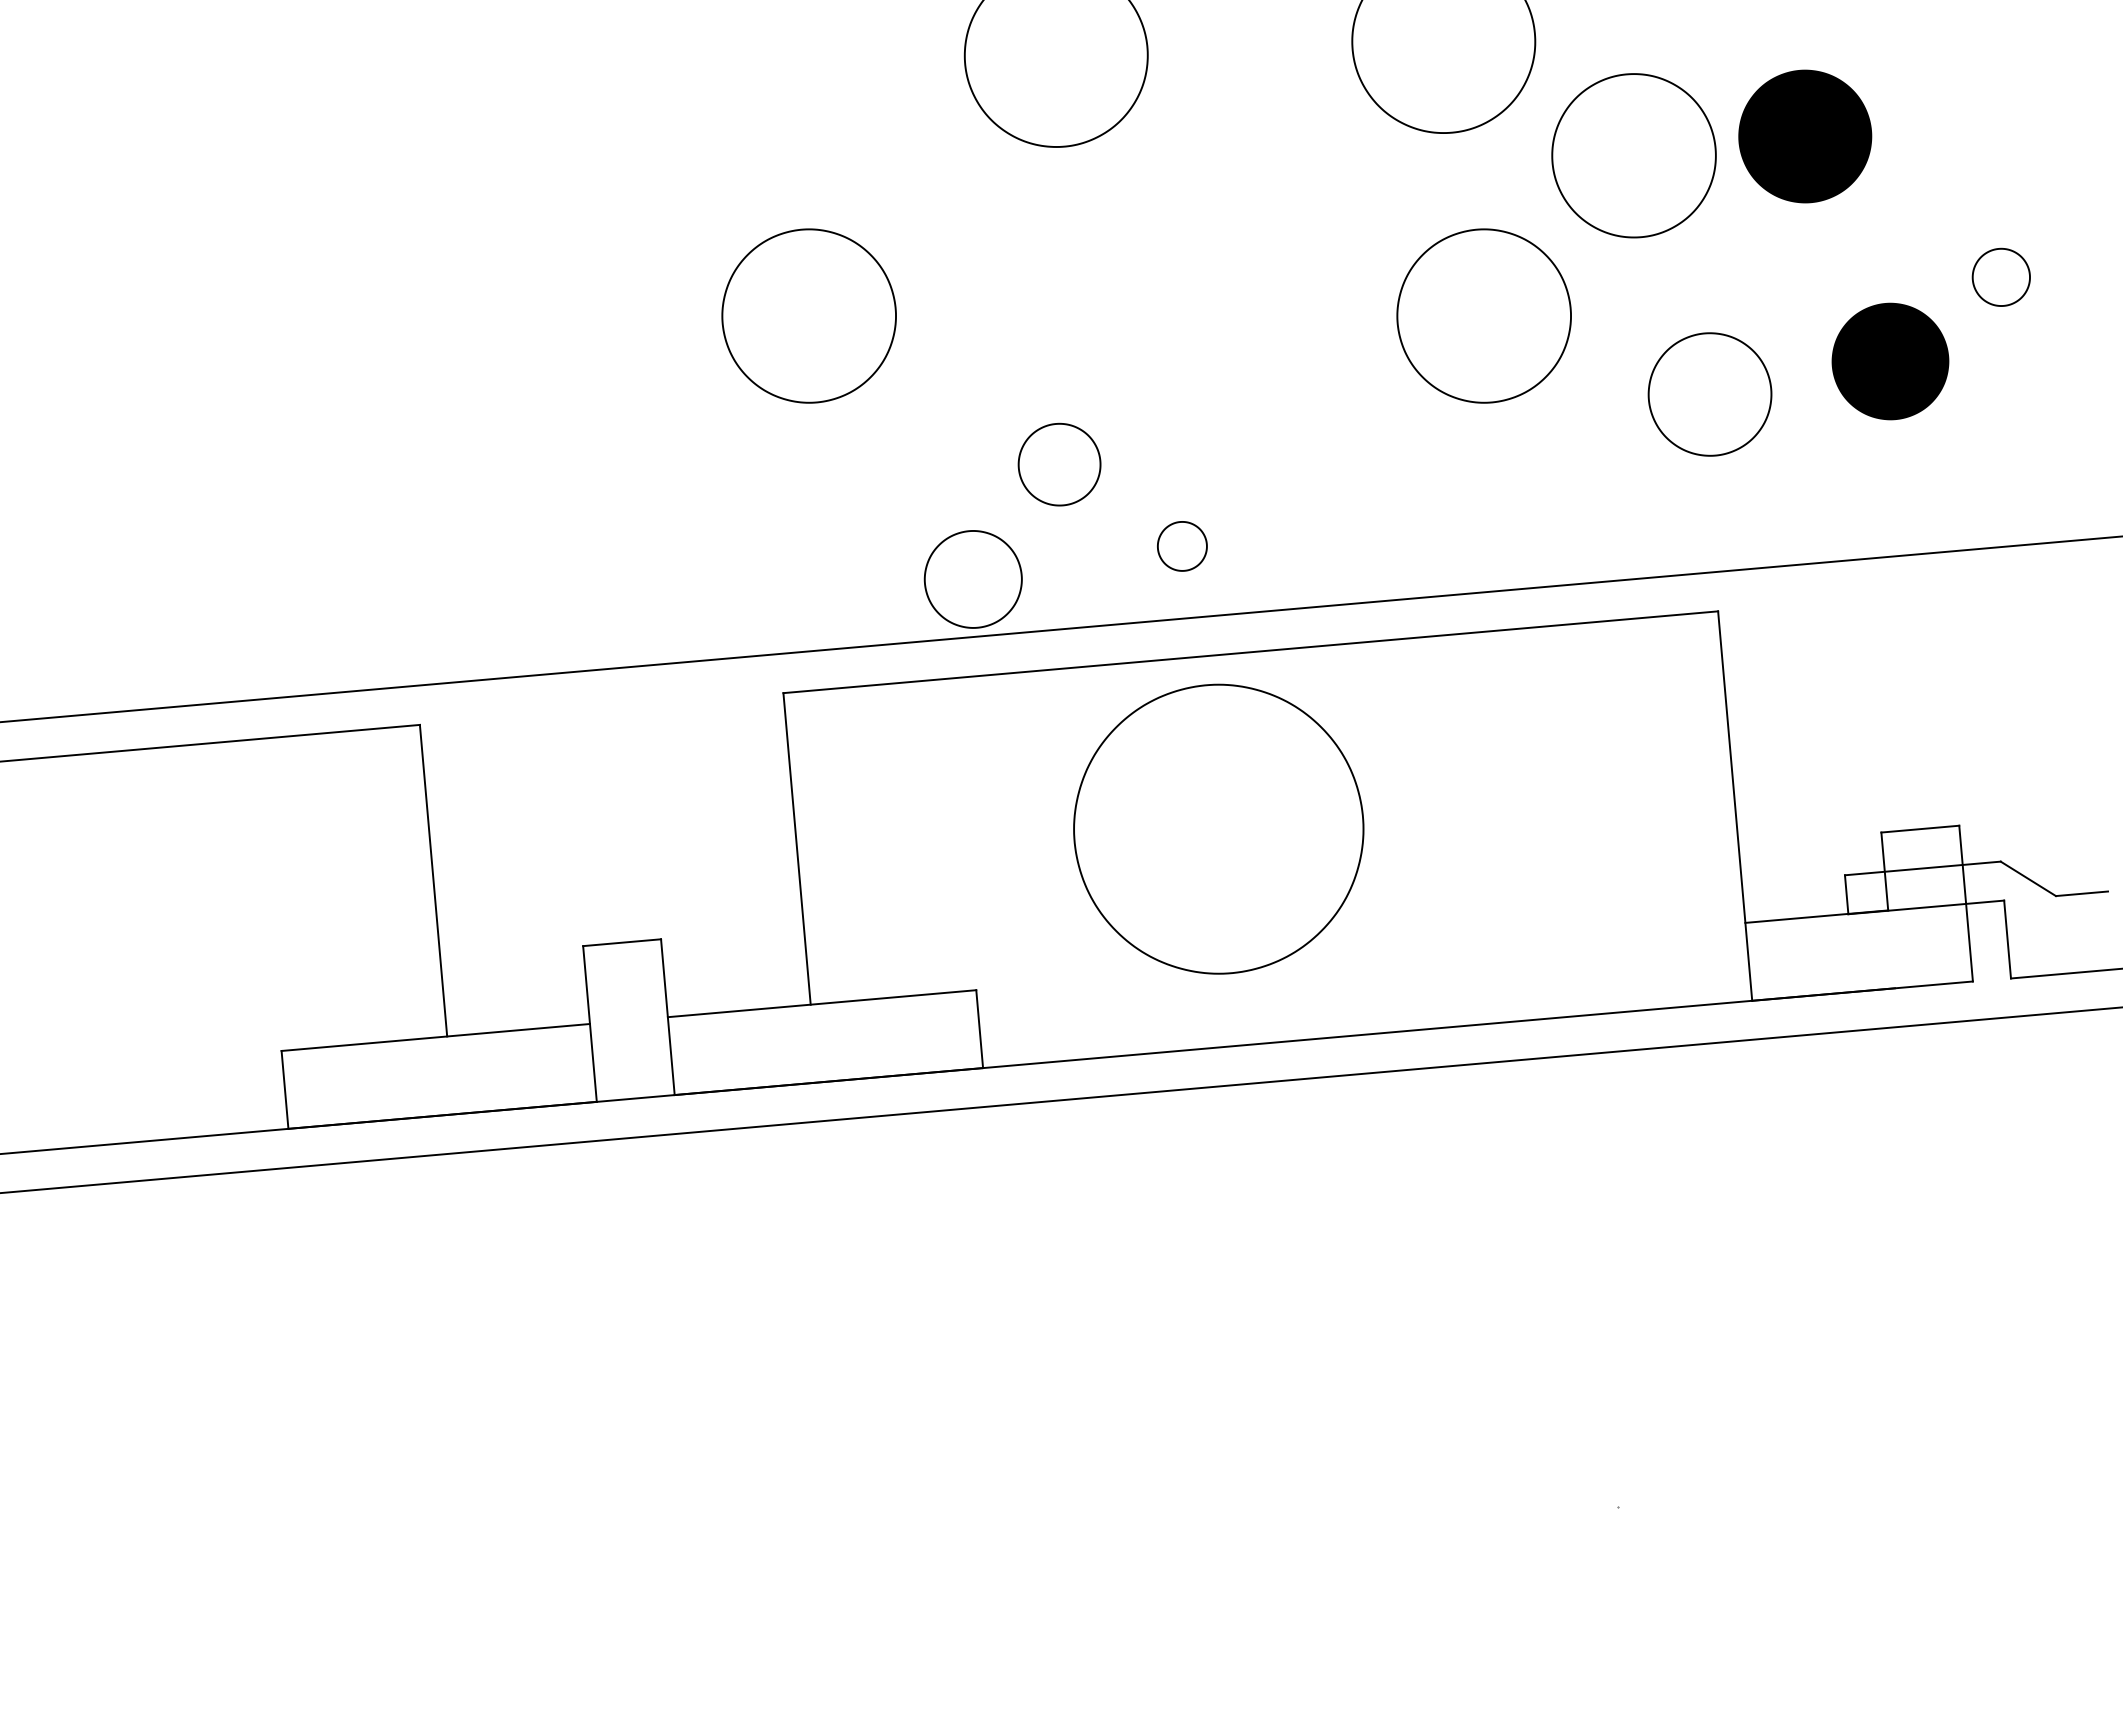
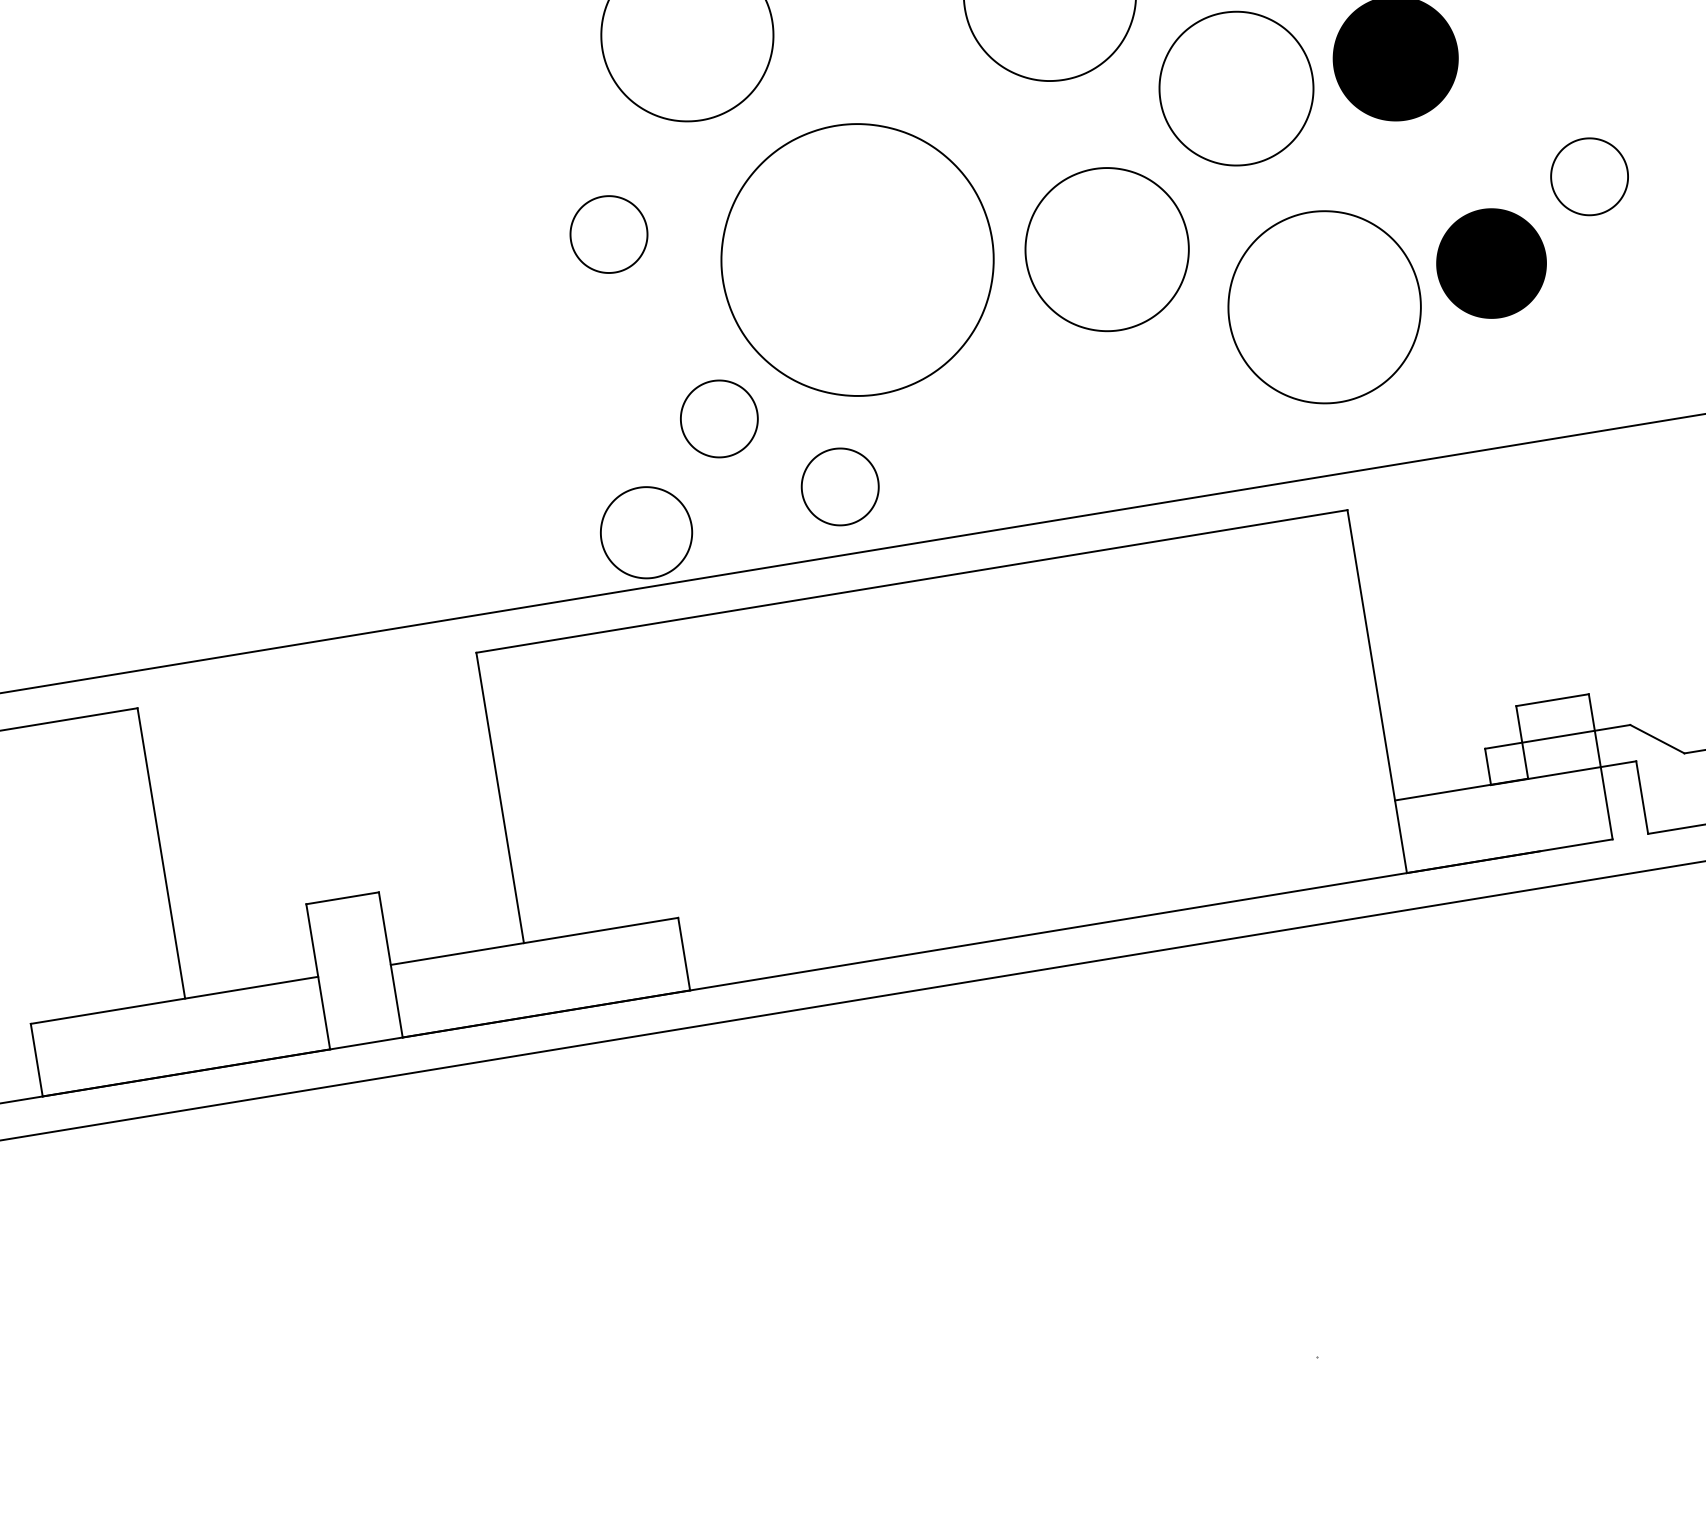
part: (957, 260) -> (609, 234), added
part: (2001, 277) -> (1589, 176), size x1.43
part: (808, 315) -> (473, 296), removed
part: (1709, 394) -> (1324, 307), size x1.67
part: (1182, 546) -> (840, 487), size x1.67
part: (1218, 828) -> (857, 259), moved

